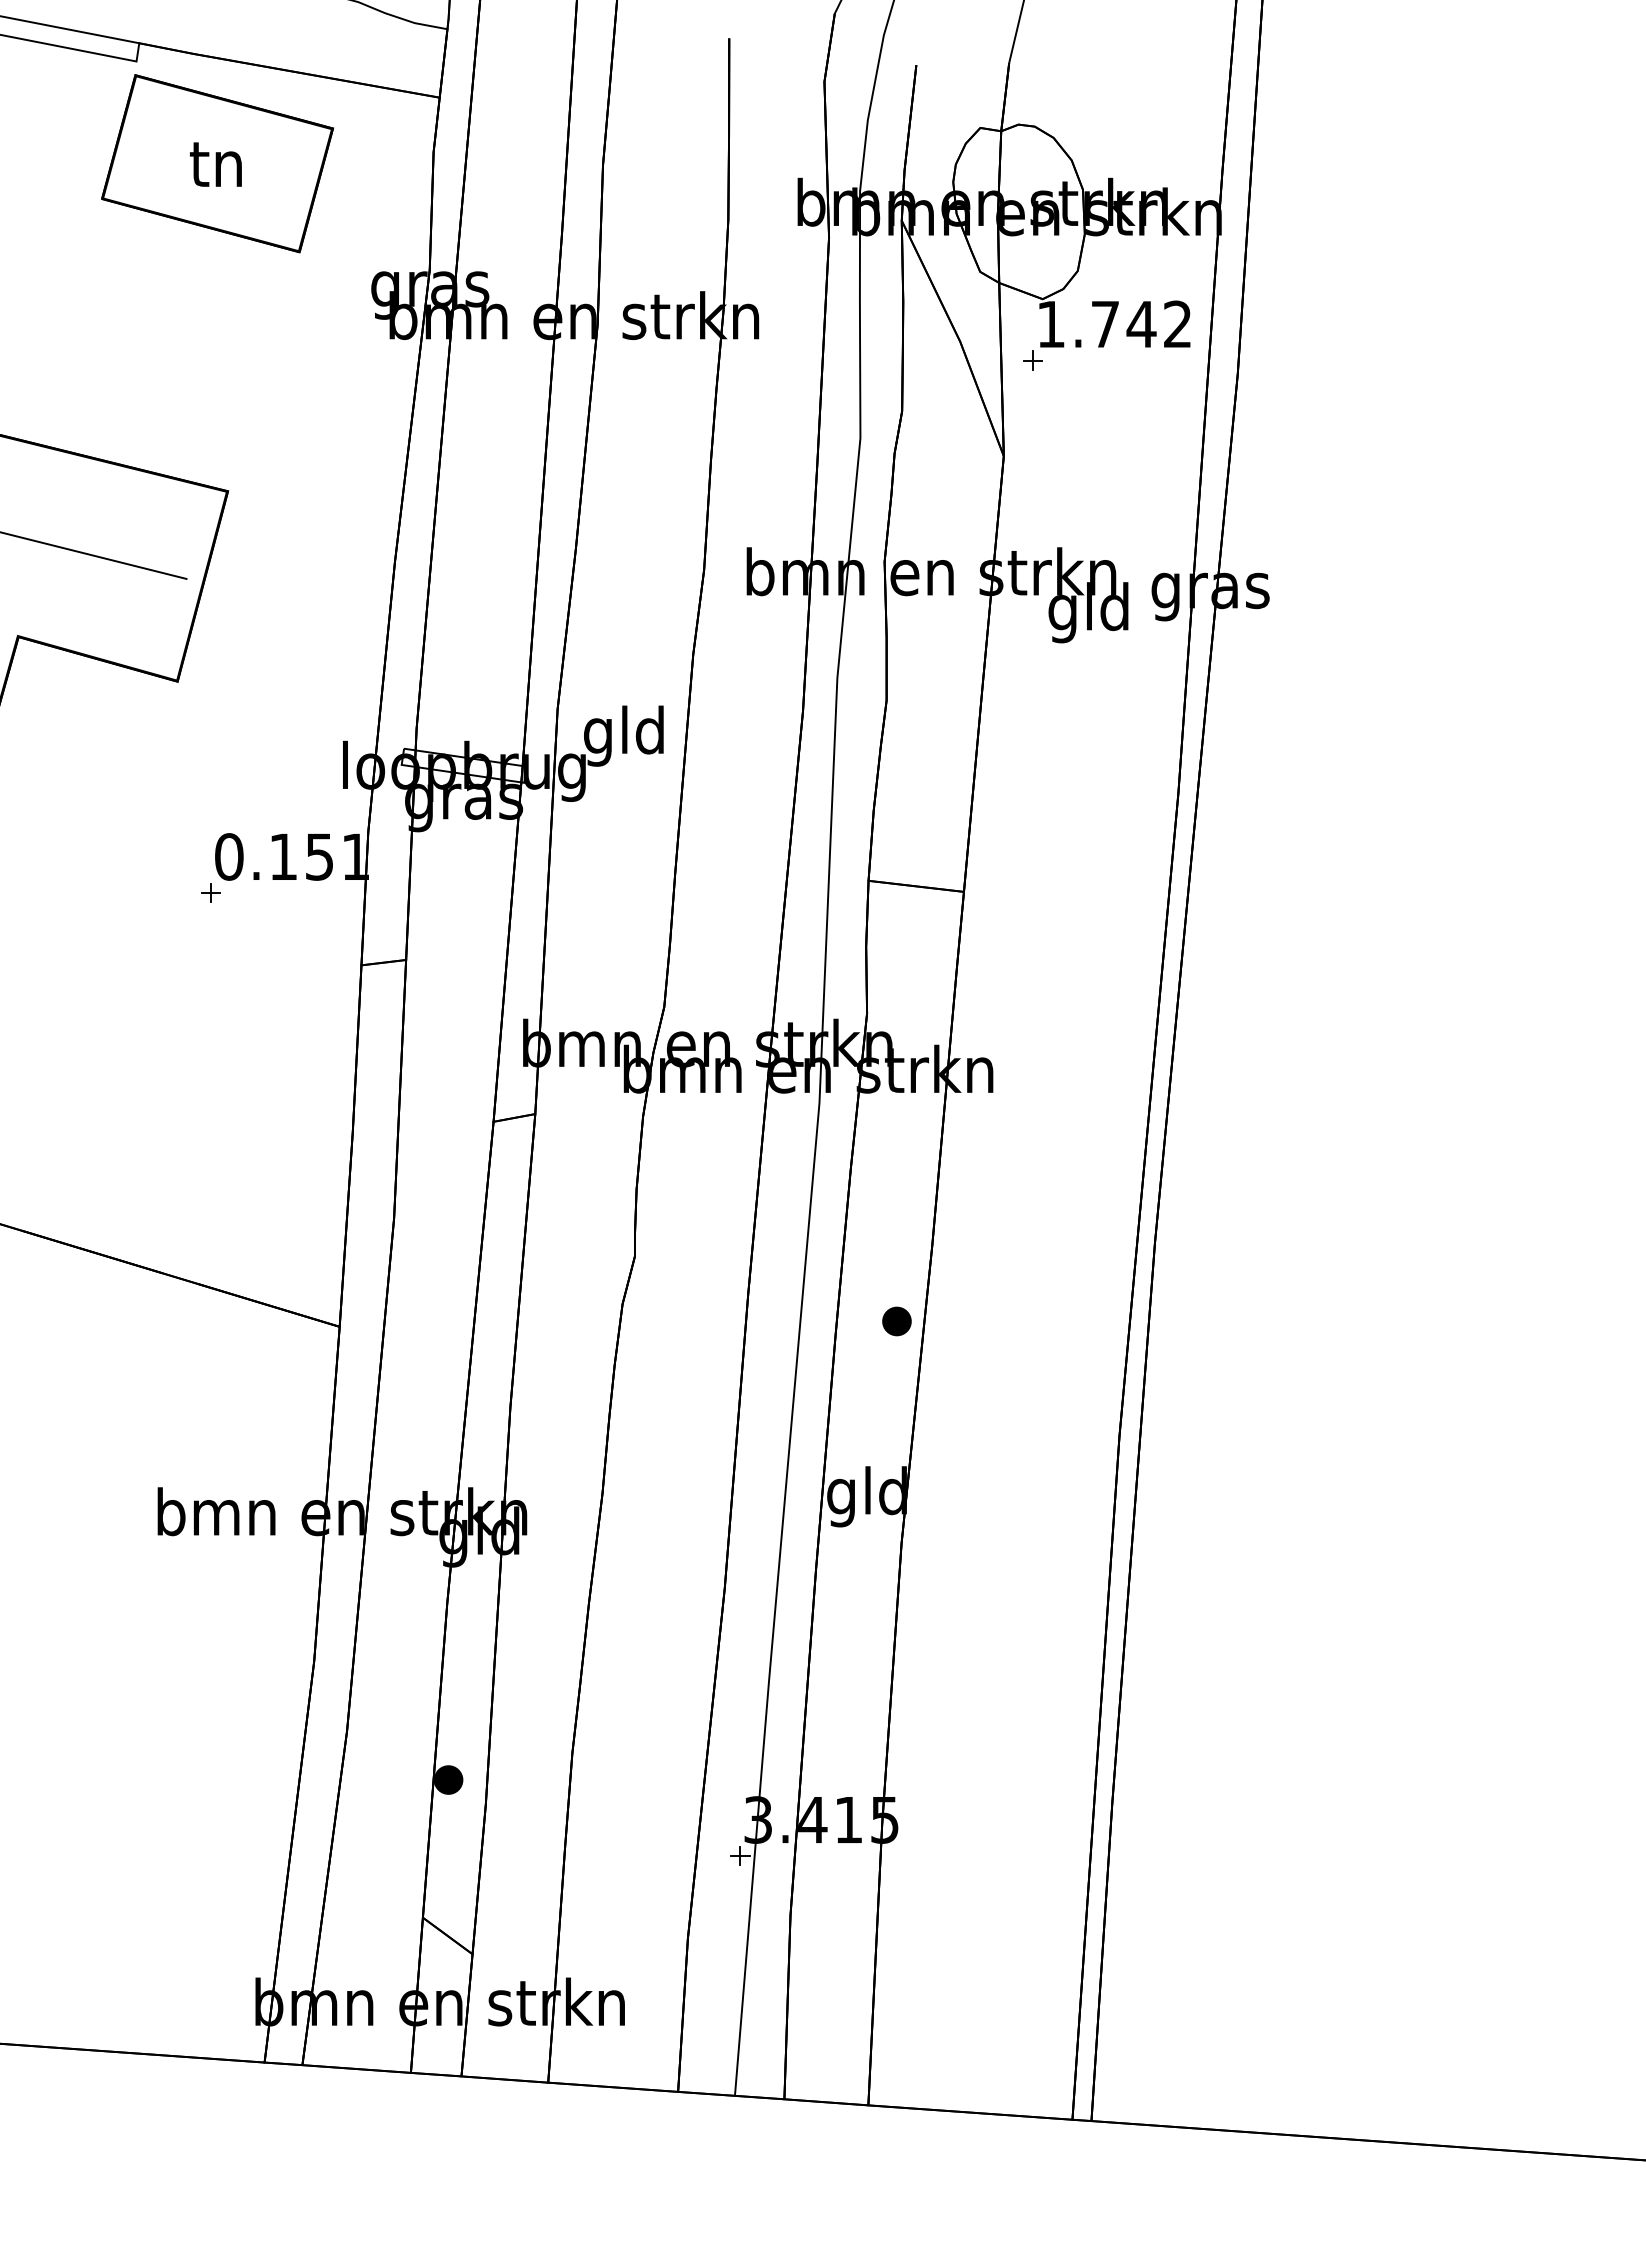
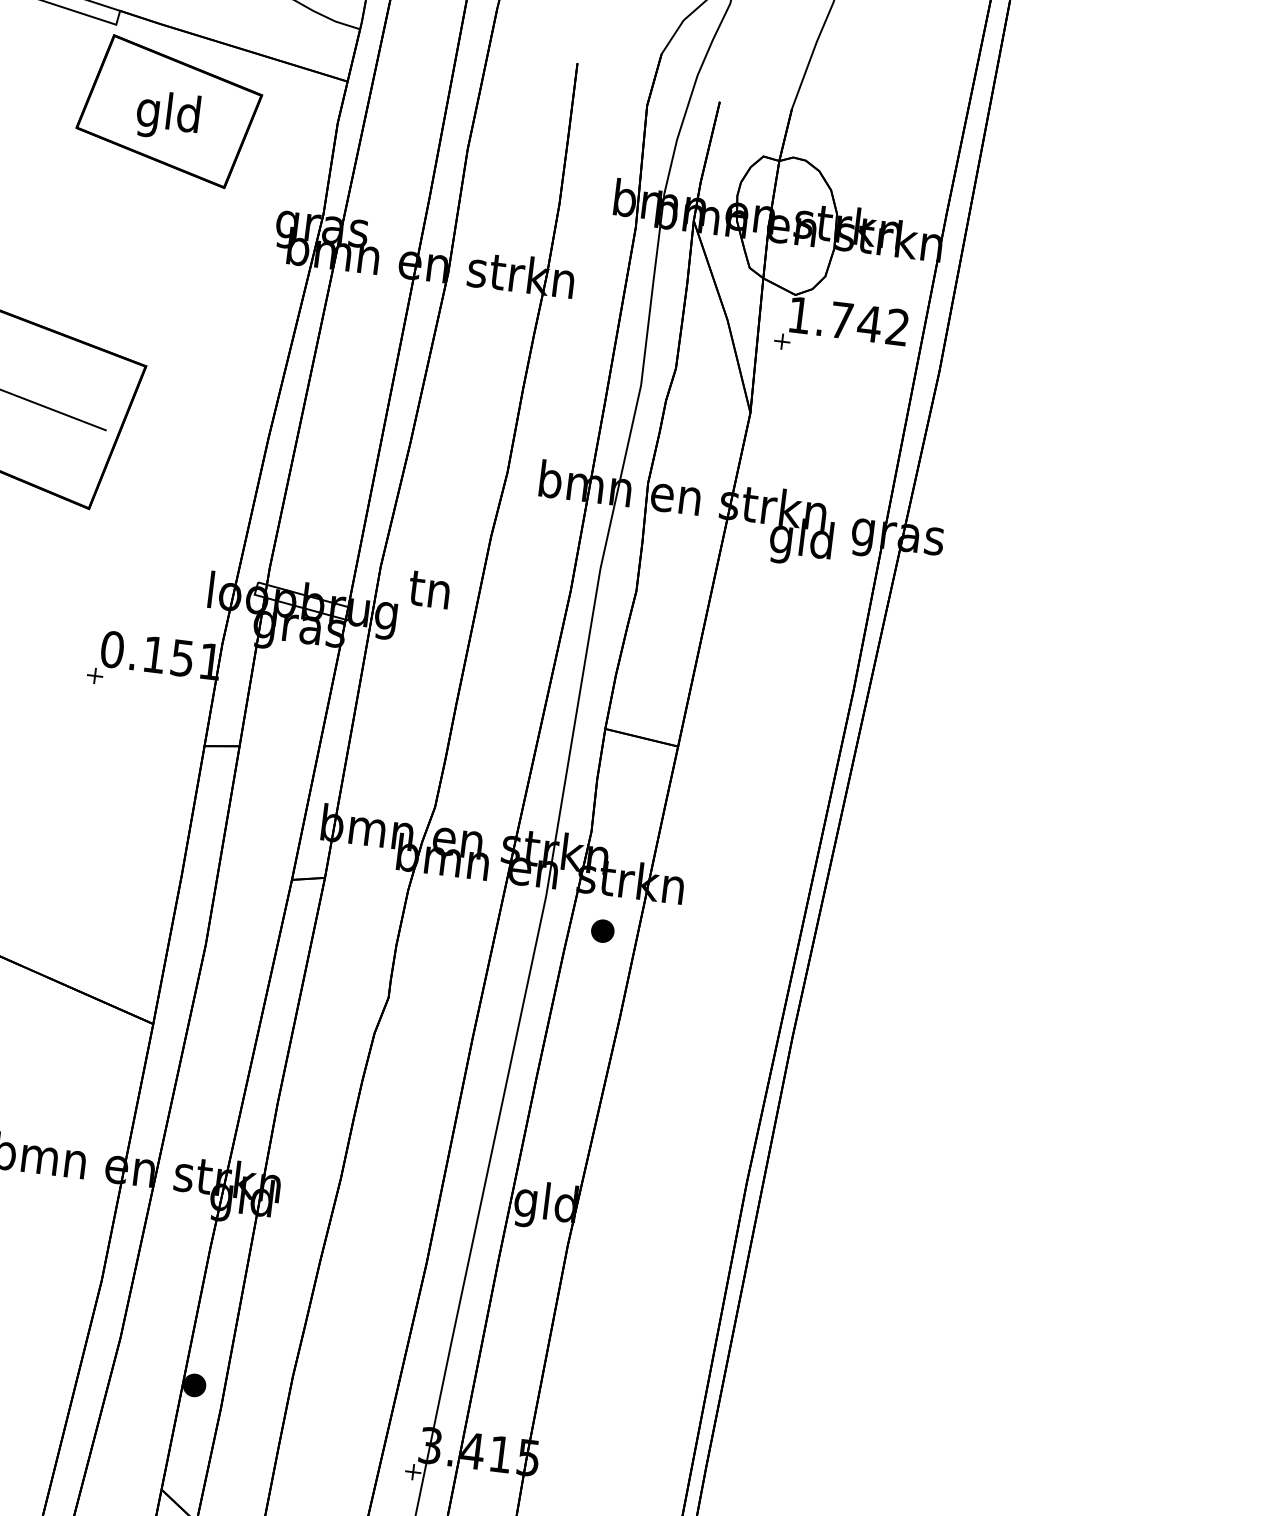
text: (216, 168) -> (168, 115), tn -> gld
text: (623, 735) -> (429, 593), gld -> tn
part: (896, 1321) -> (602, 931), moved

